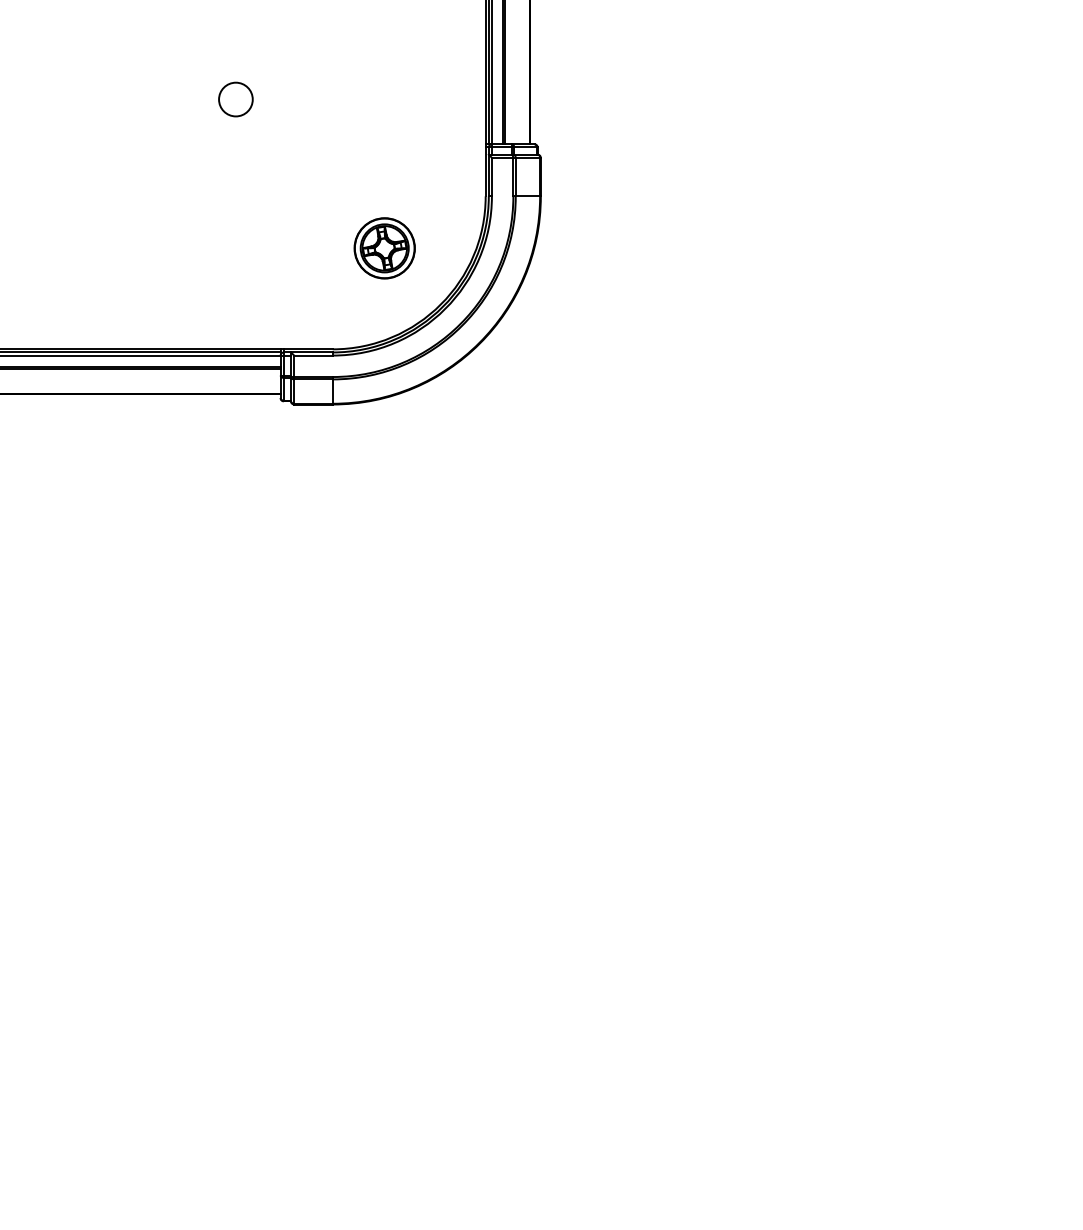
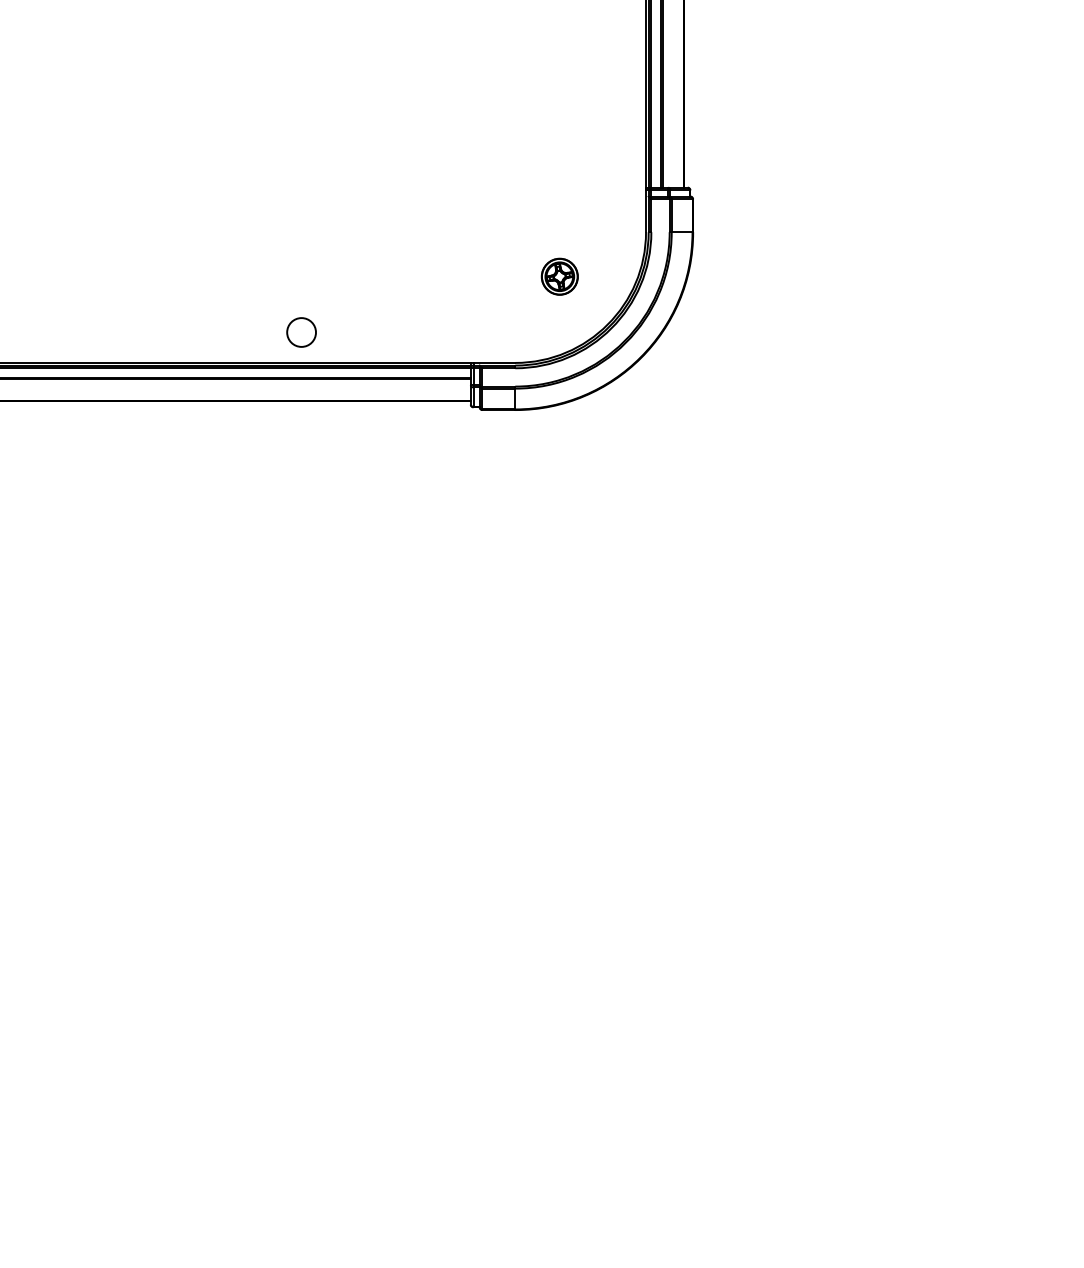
circle: (235, 99) -> (301, 332), moved
part: (384, 248) -> (559, 276), size x0.7

